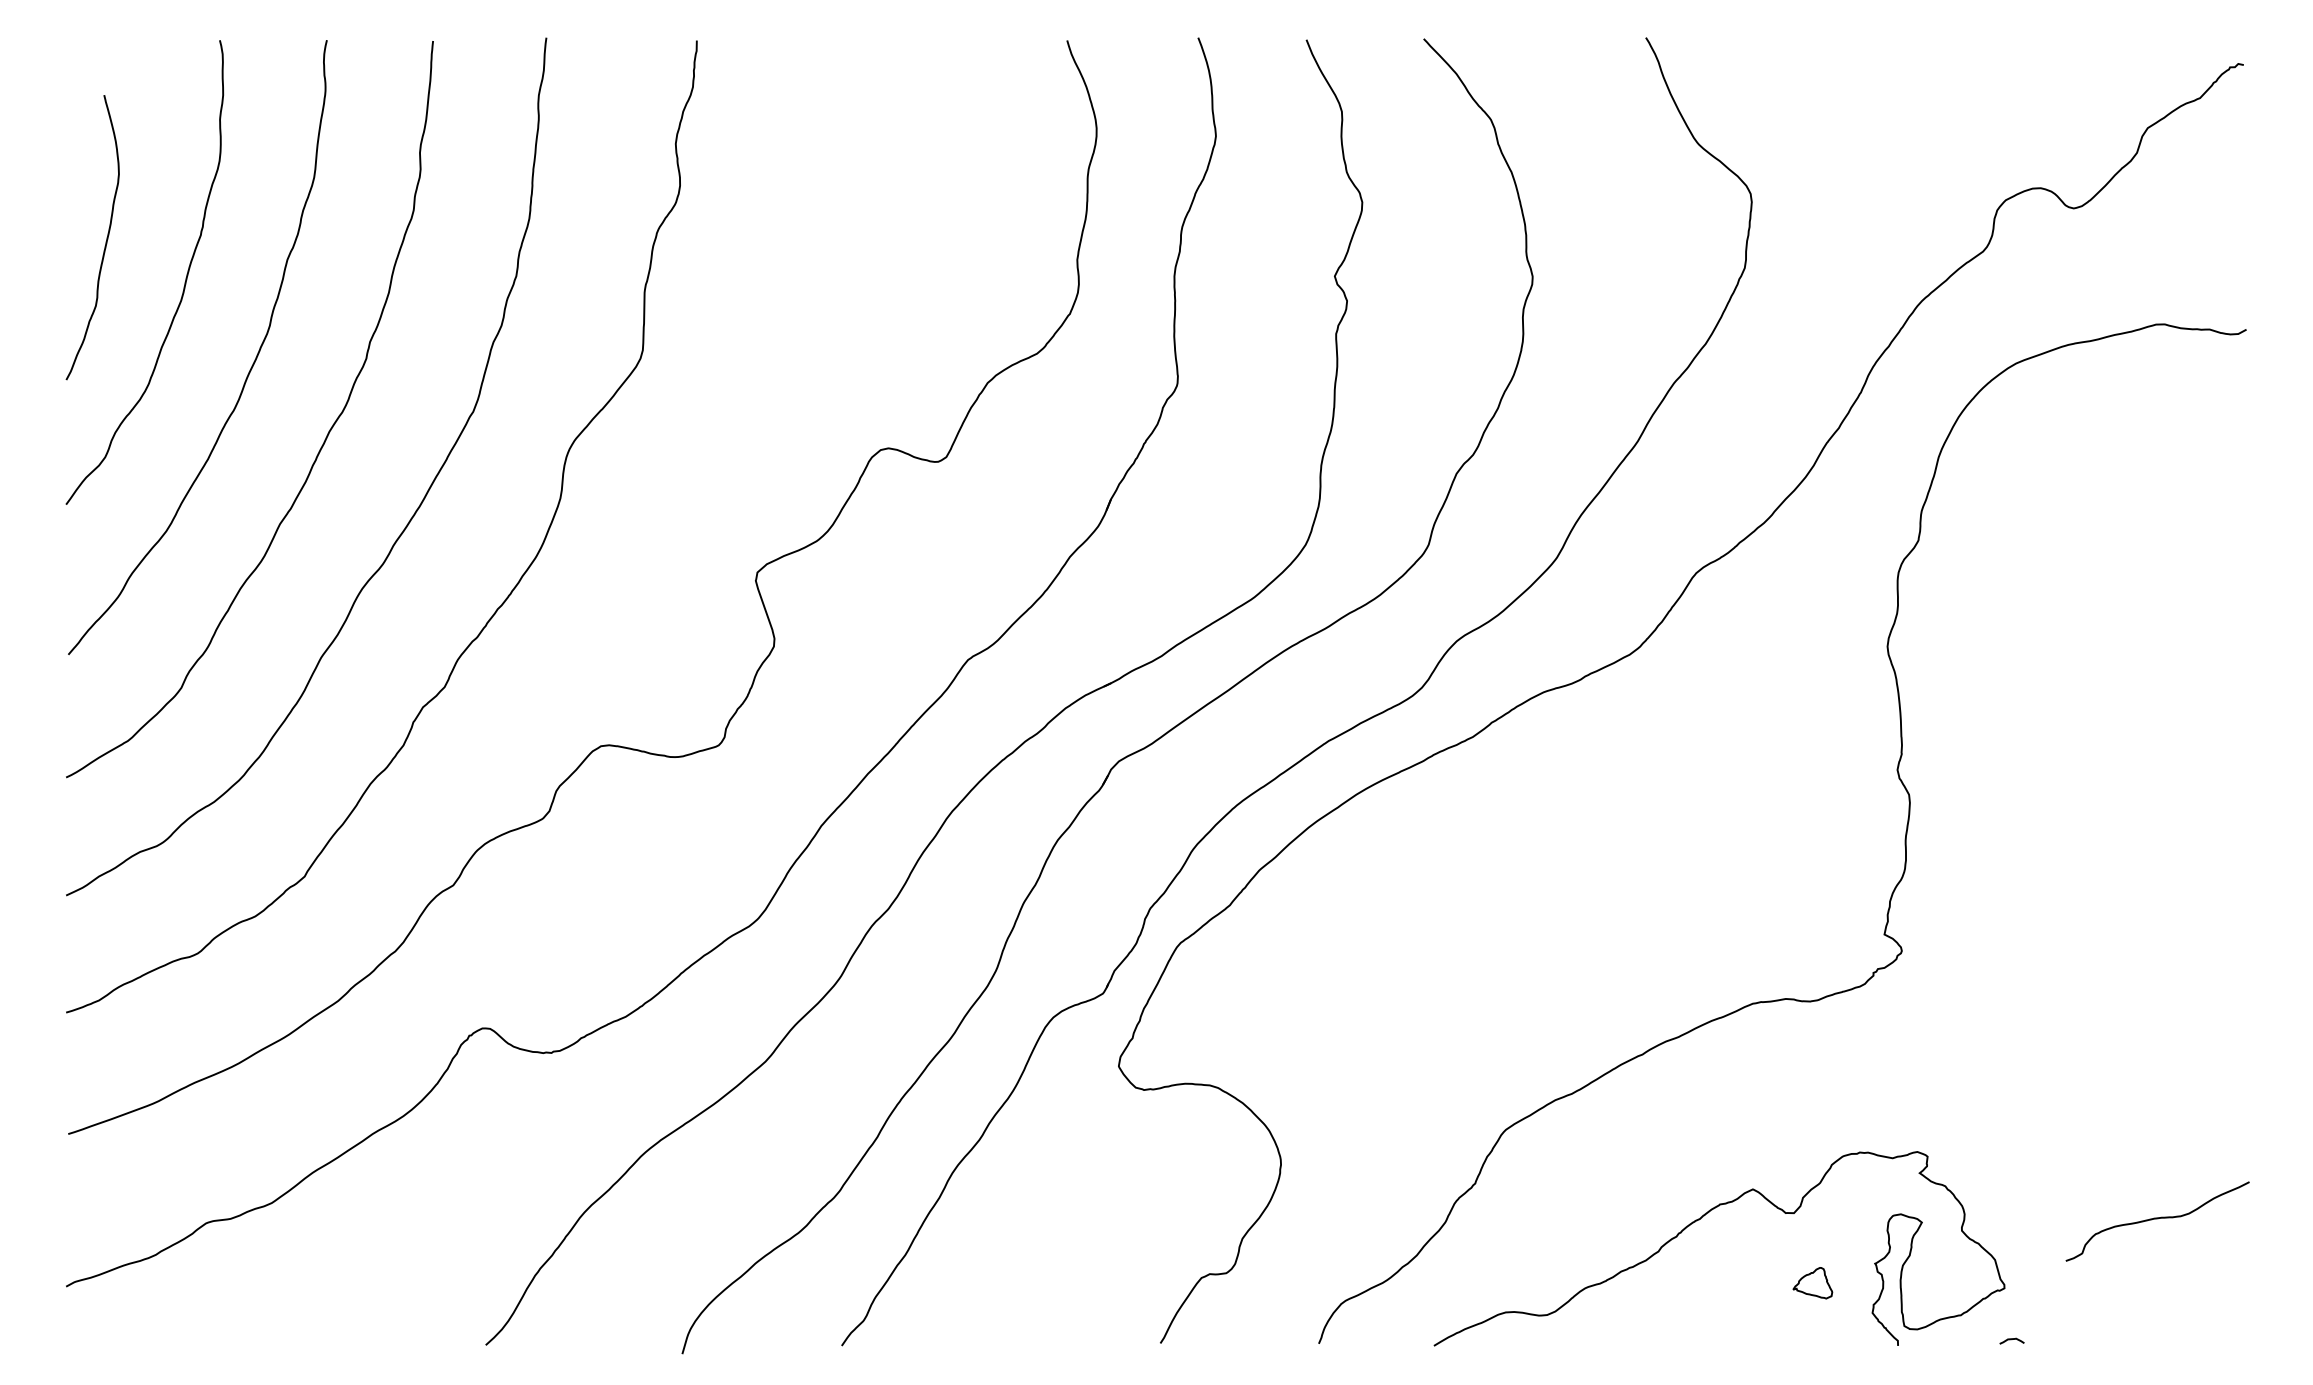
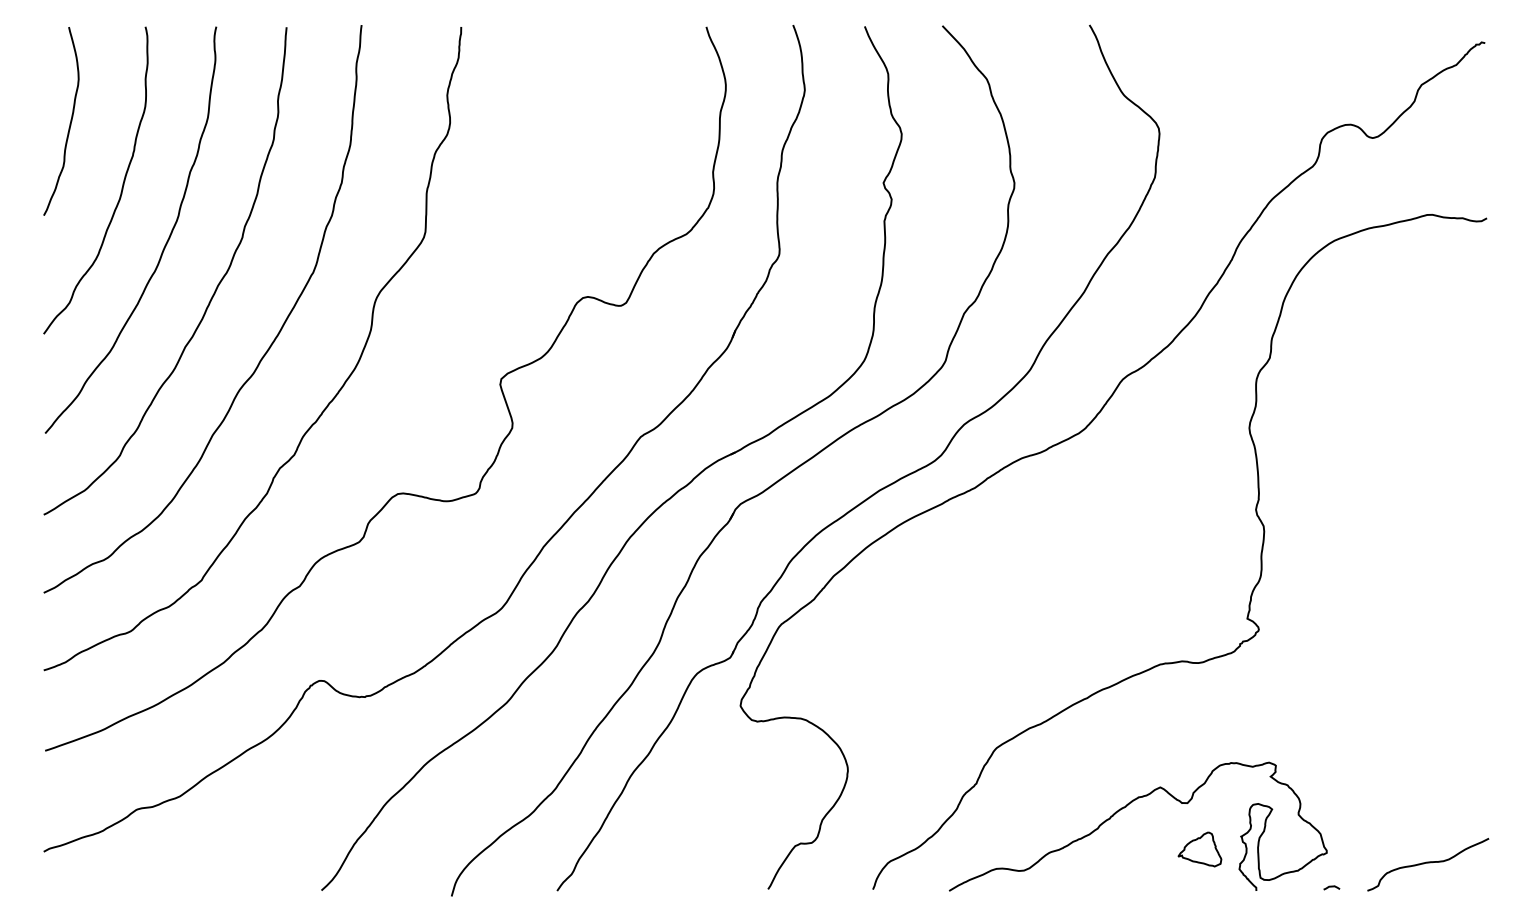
curve: (105, 240) -> (69, 123), moved
curve: (2158, 1219) -> (1428, 863), moved
part: (1812, 1283) -> (1199, 849), size x1.67

